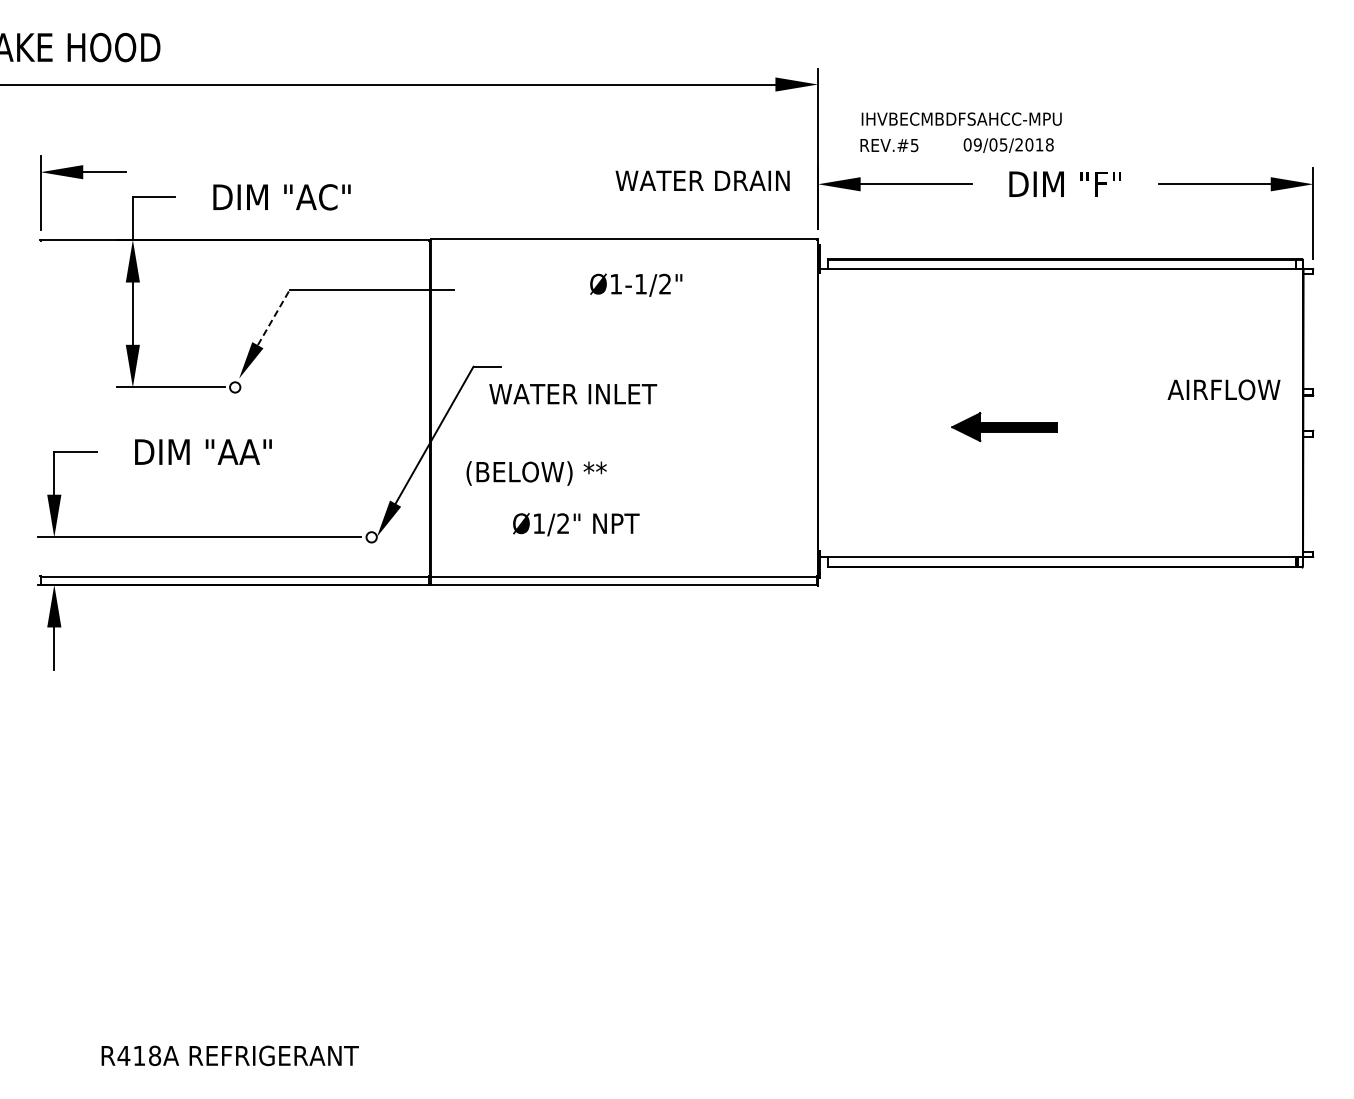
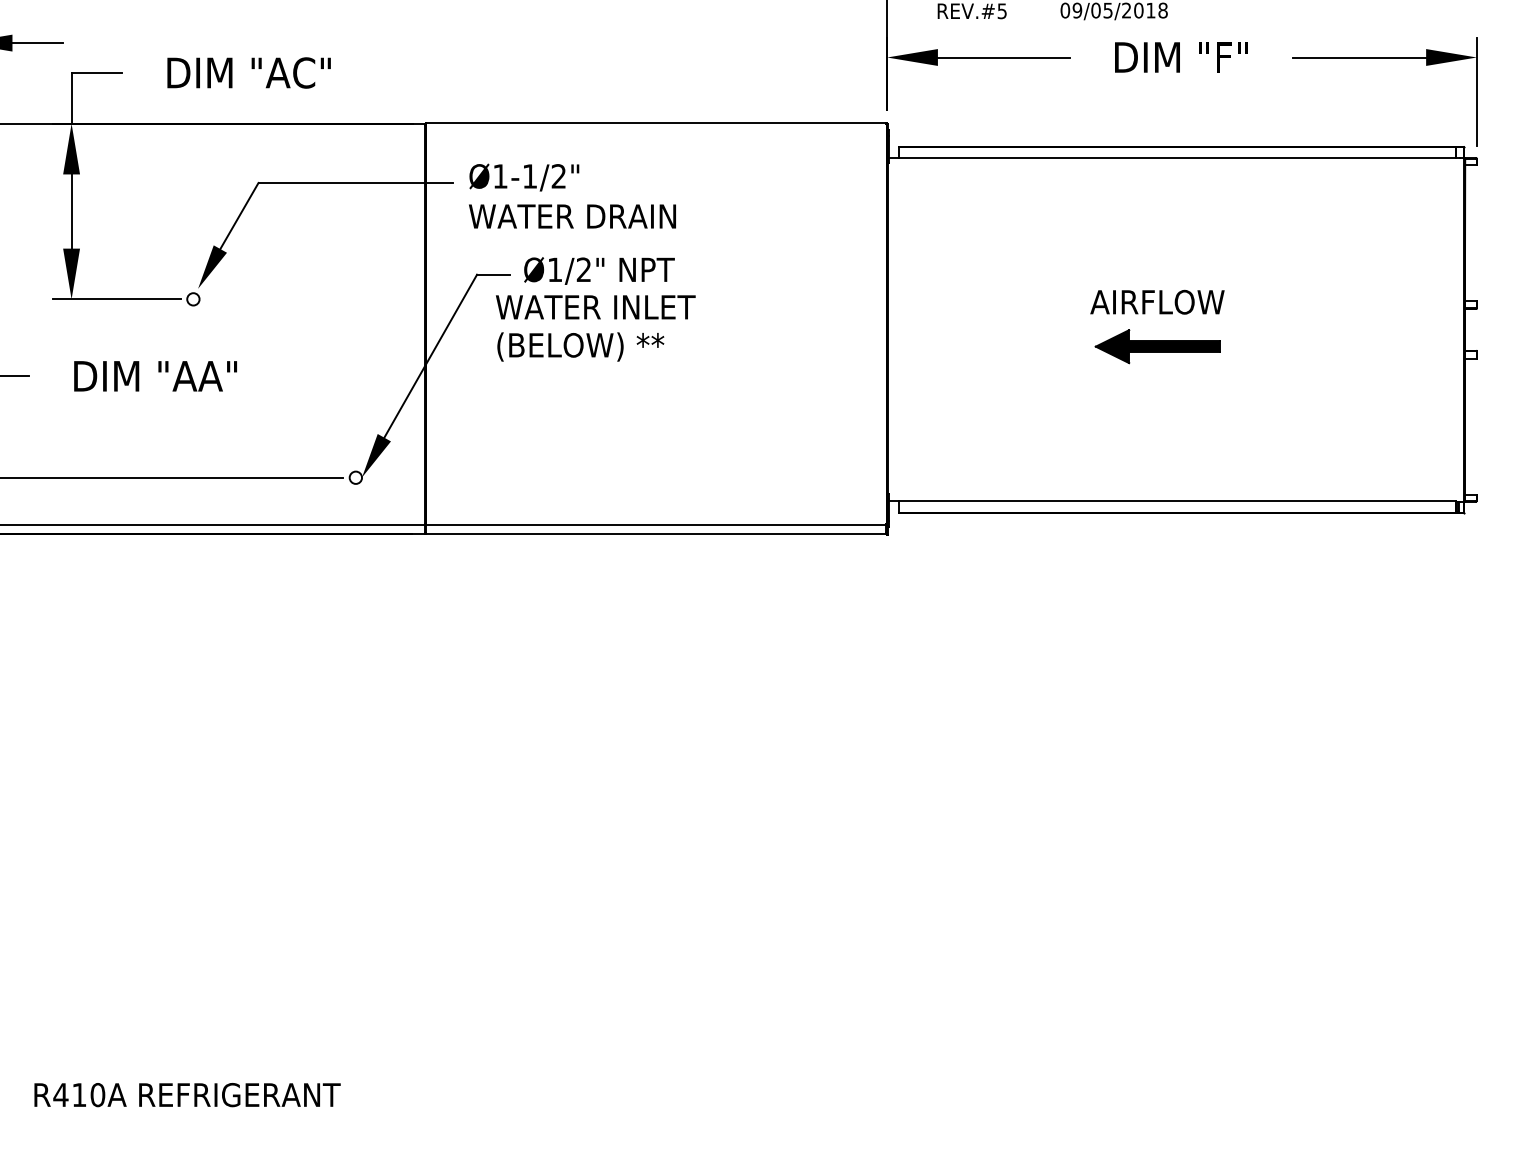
text: (702, 180) -> (572, 216), moved
text: (636, 284) -> (524, 176), moved
line: (274, 317) -> (240, 216), dashed -> solid
text: (1223, 389) -> (1156, 301), moved
part: (1004, 427) -> (1157, 347), moved
text: (536, 473) -> (580, 347), moved
text: (576, 524) -> (599, 270), moved
text: (155, 1055) -> (98, 1094), R418A -> R410A

